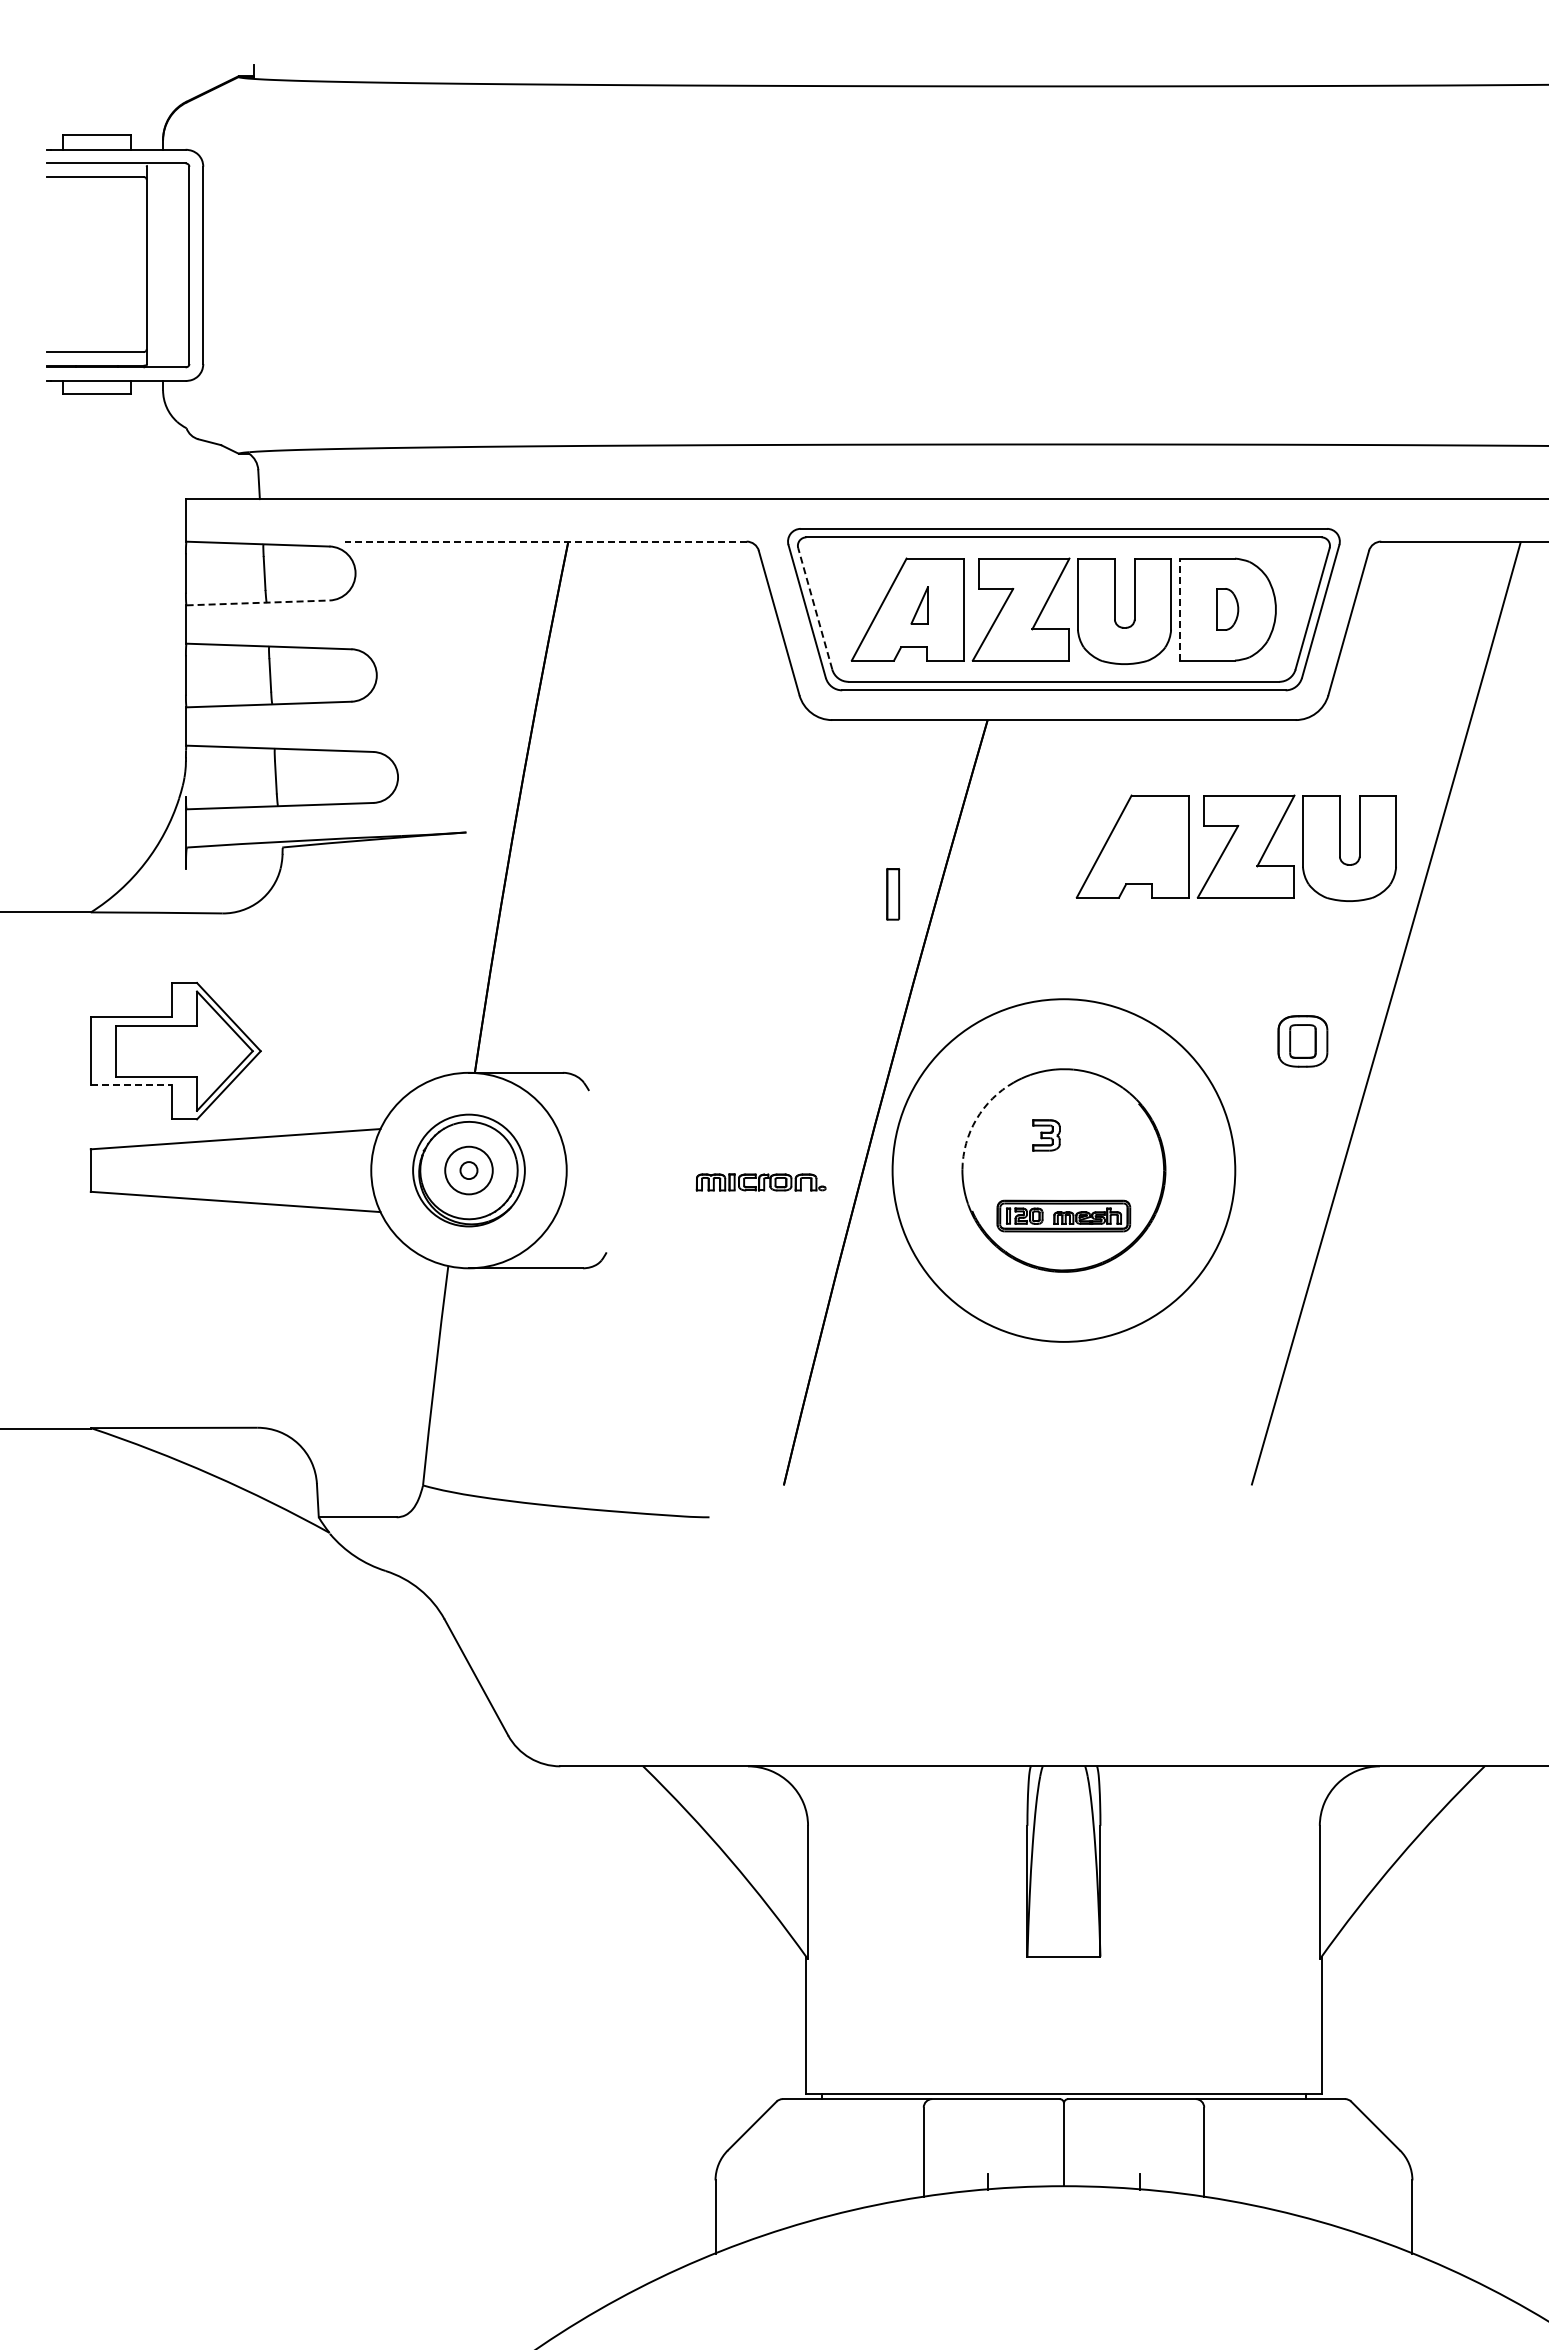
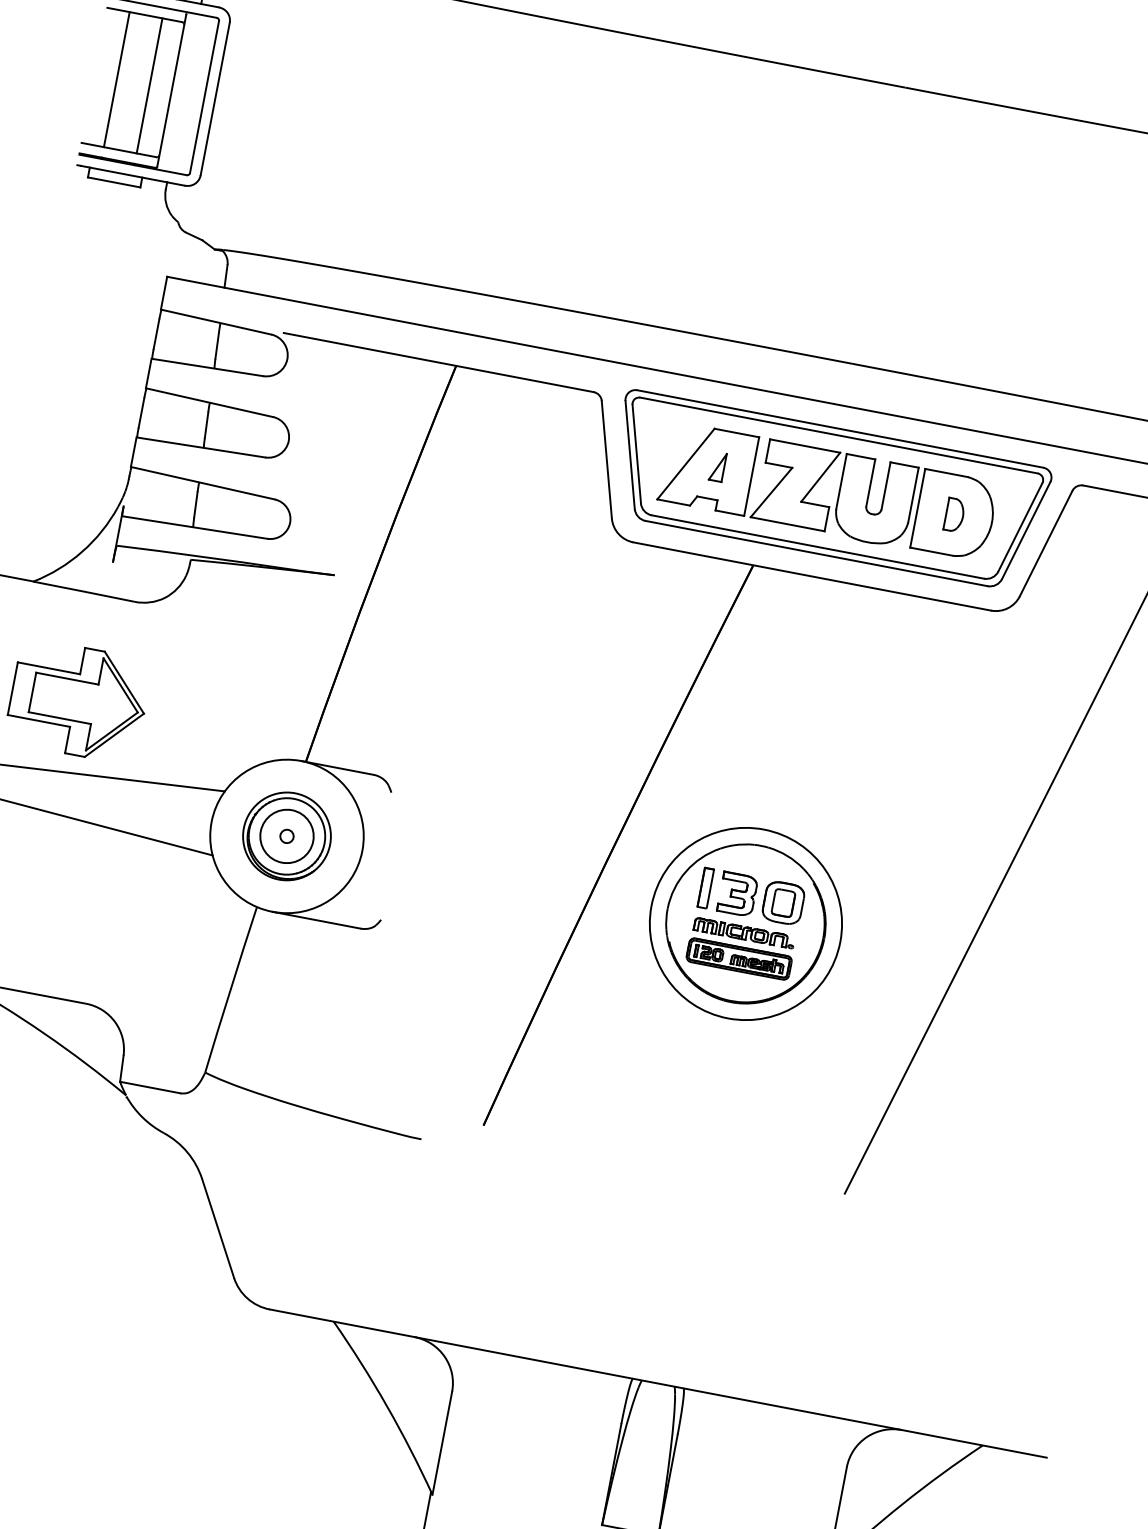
line: (75, 264) -> (116, 79), added
line: (118, 264) -> (149, 85), added
line: (545, 541) -> (438, 362), dashed -> solid
line: (258, 602) -> (208, 367), dashed -> solid
line: (815, 608) -> (637, 453), dashed -> solid
line: (1179, 609) -> (917, 508), dashed -> solid
part: (1235, 847) -> (925, 700), removed
part: (893, 894) -> (706, 888), moved
part: (1302, 1041) -> (783, 903), moved
line: (131, 1085) -> (39, 721), dashed -> solid
arc: (976, 1119) -> (685, 871), dashed -> solid
part: (1046, 1135) -> (737, 894), size x1.67
circle: (469, 1170) -> (287, 836), size x1.43
circle: (1063, 1170) -> (745, 923), size x0.71
part: (760, 1182) -> (743, 933), moved

